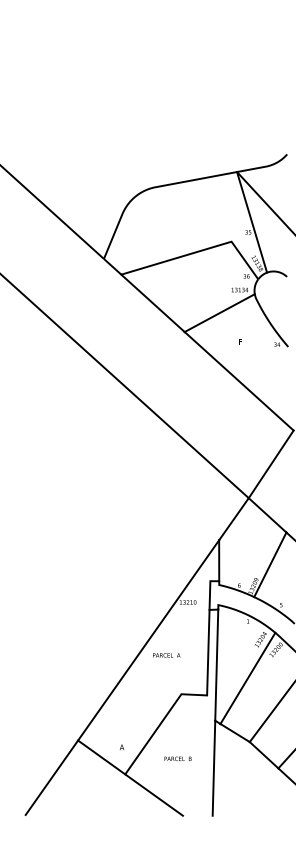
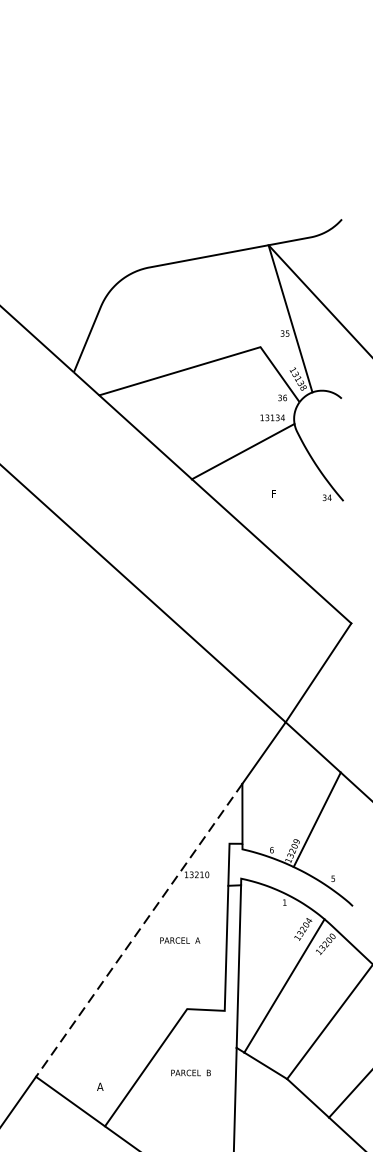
line: (148, 640) -> (139, 930), solid -> dashed
text: (166, 655) -> (179, 940), moved
text: (177, 758) -> (190, 1072), moved

